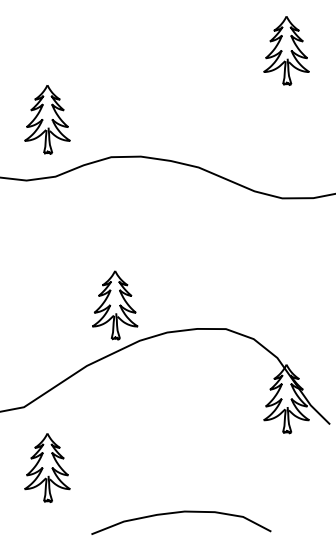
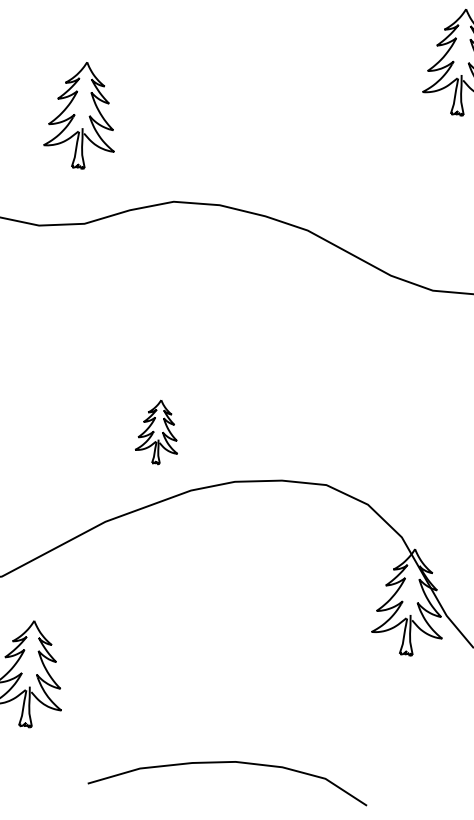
part: (47, 119) -> (82, 115), moved
part: (115, 305) -> (158, 432), size x0.6

